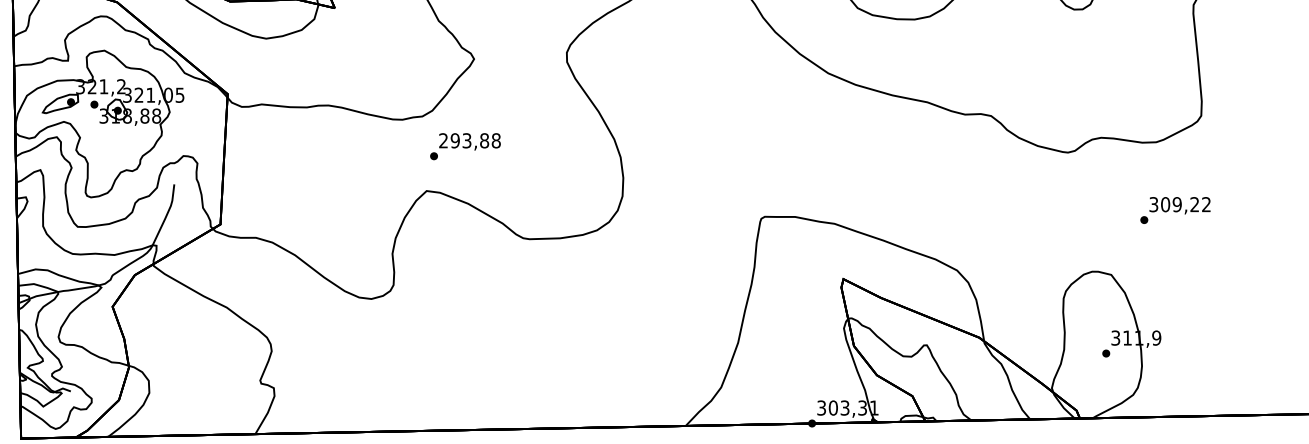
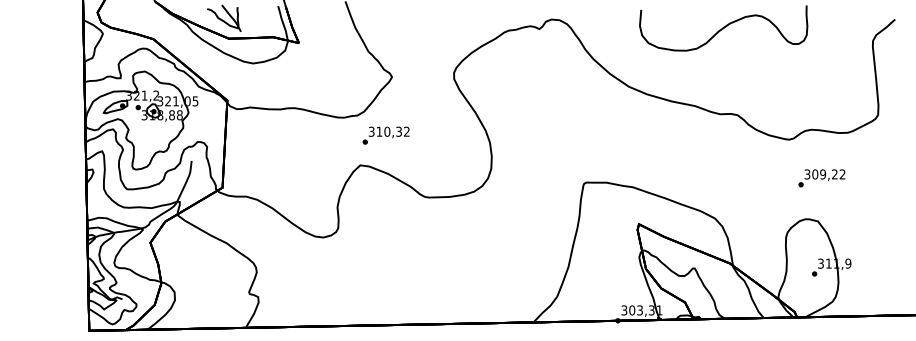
text: (468, 140) -> (388, 131), 293,88 -> 310,32
text: (1174, 210) -> (821, 178), moved

